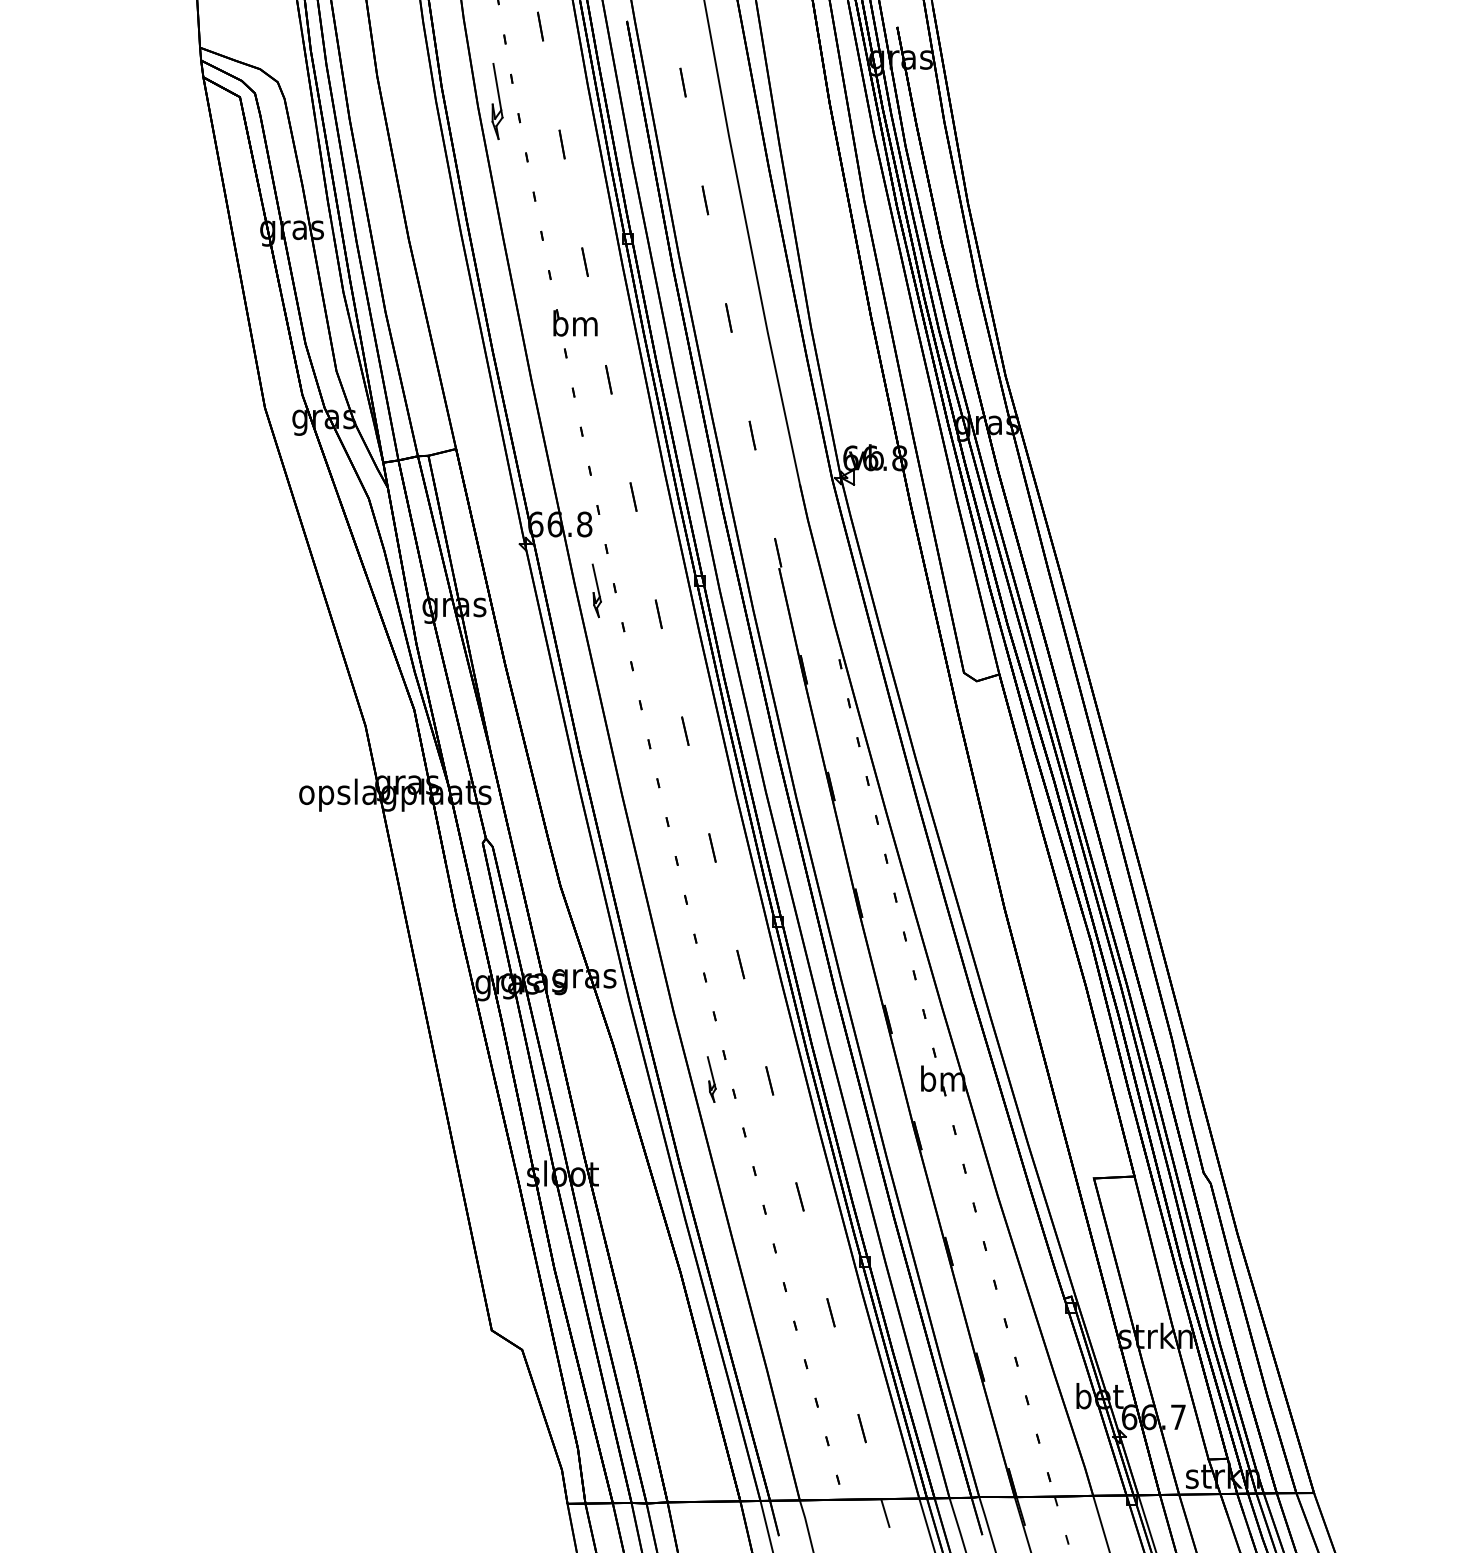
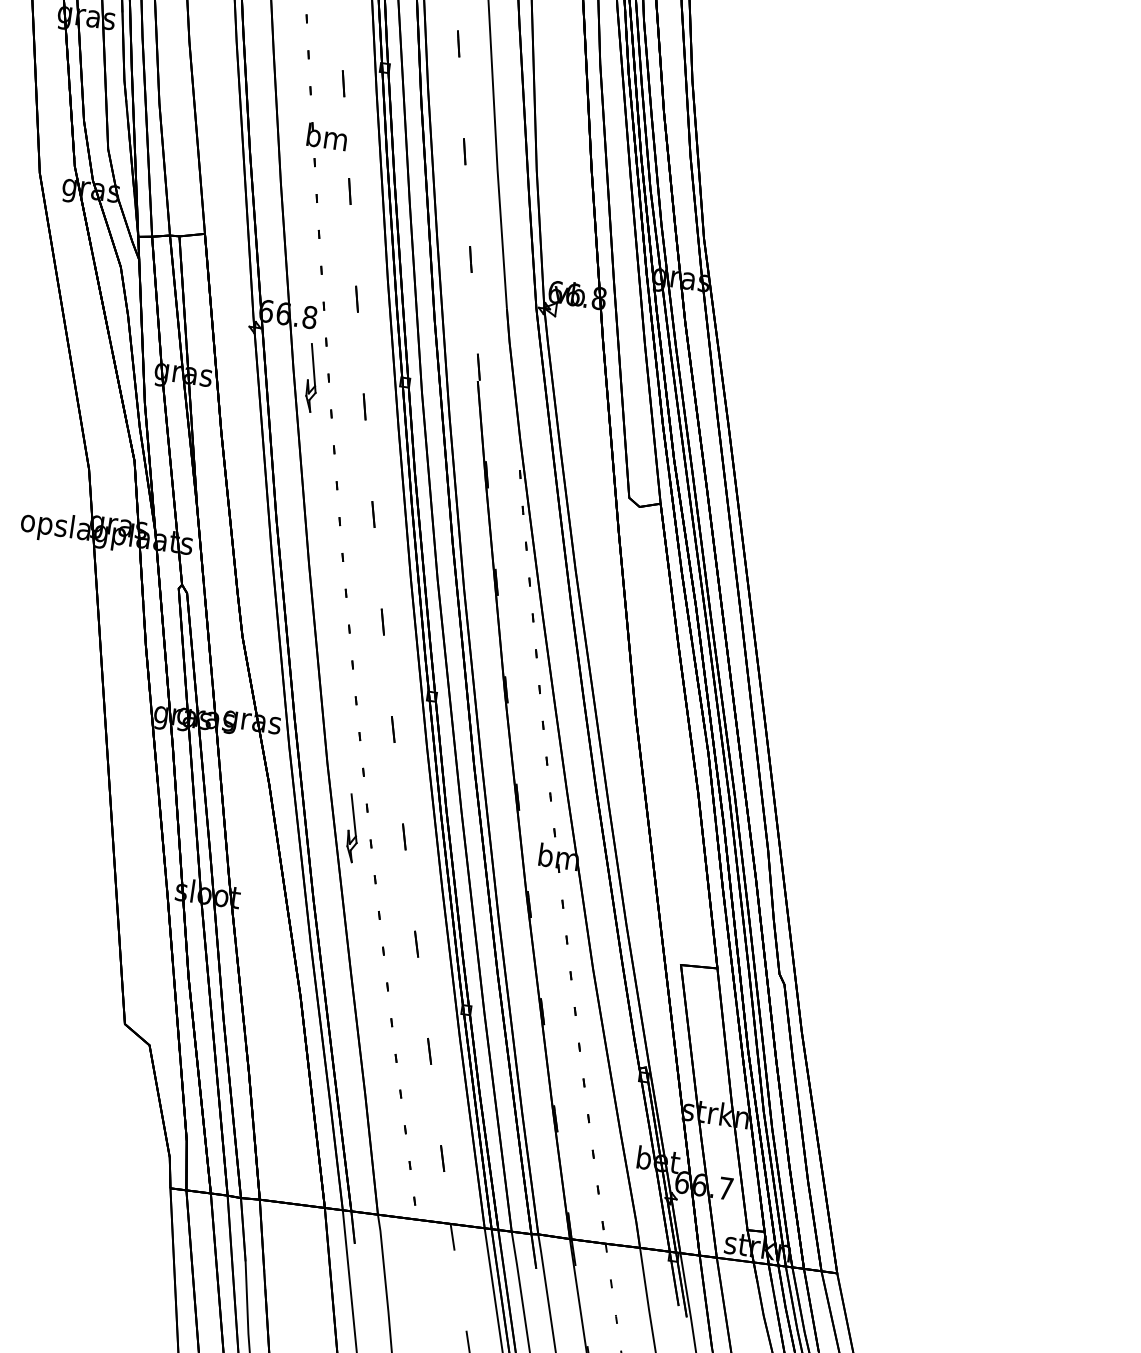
part: (596, 590) -> (312, 377), size x1.43
part: (711, 1079) -> (352, 828), size x1.67

